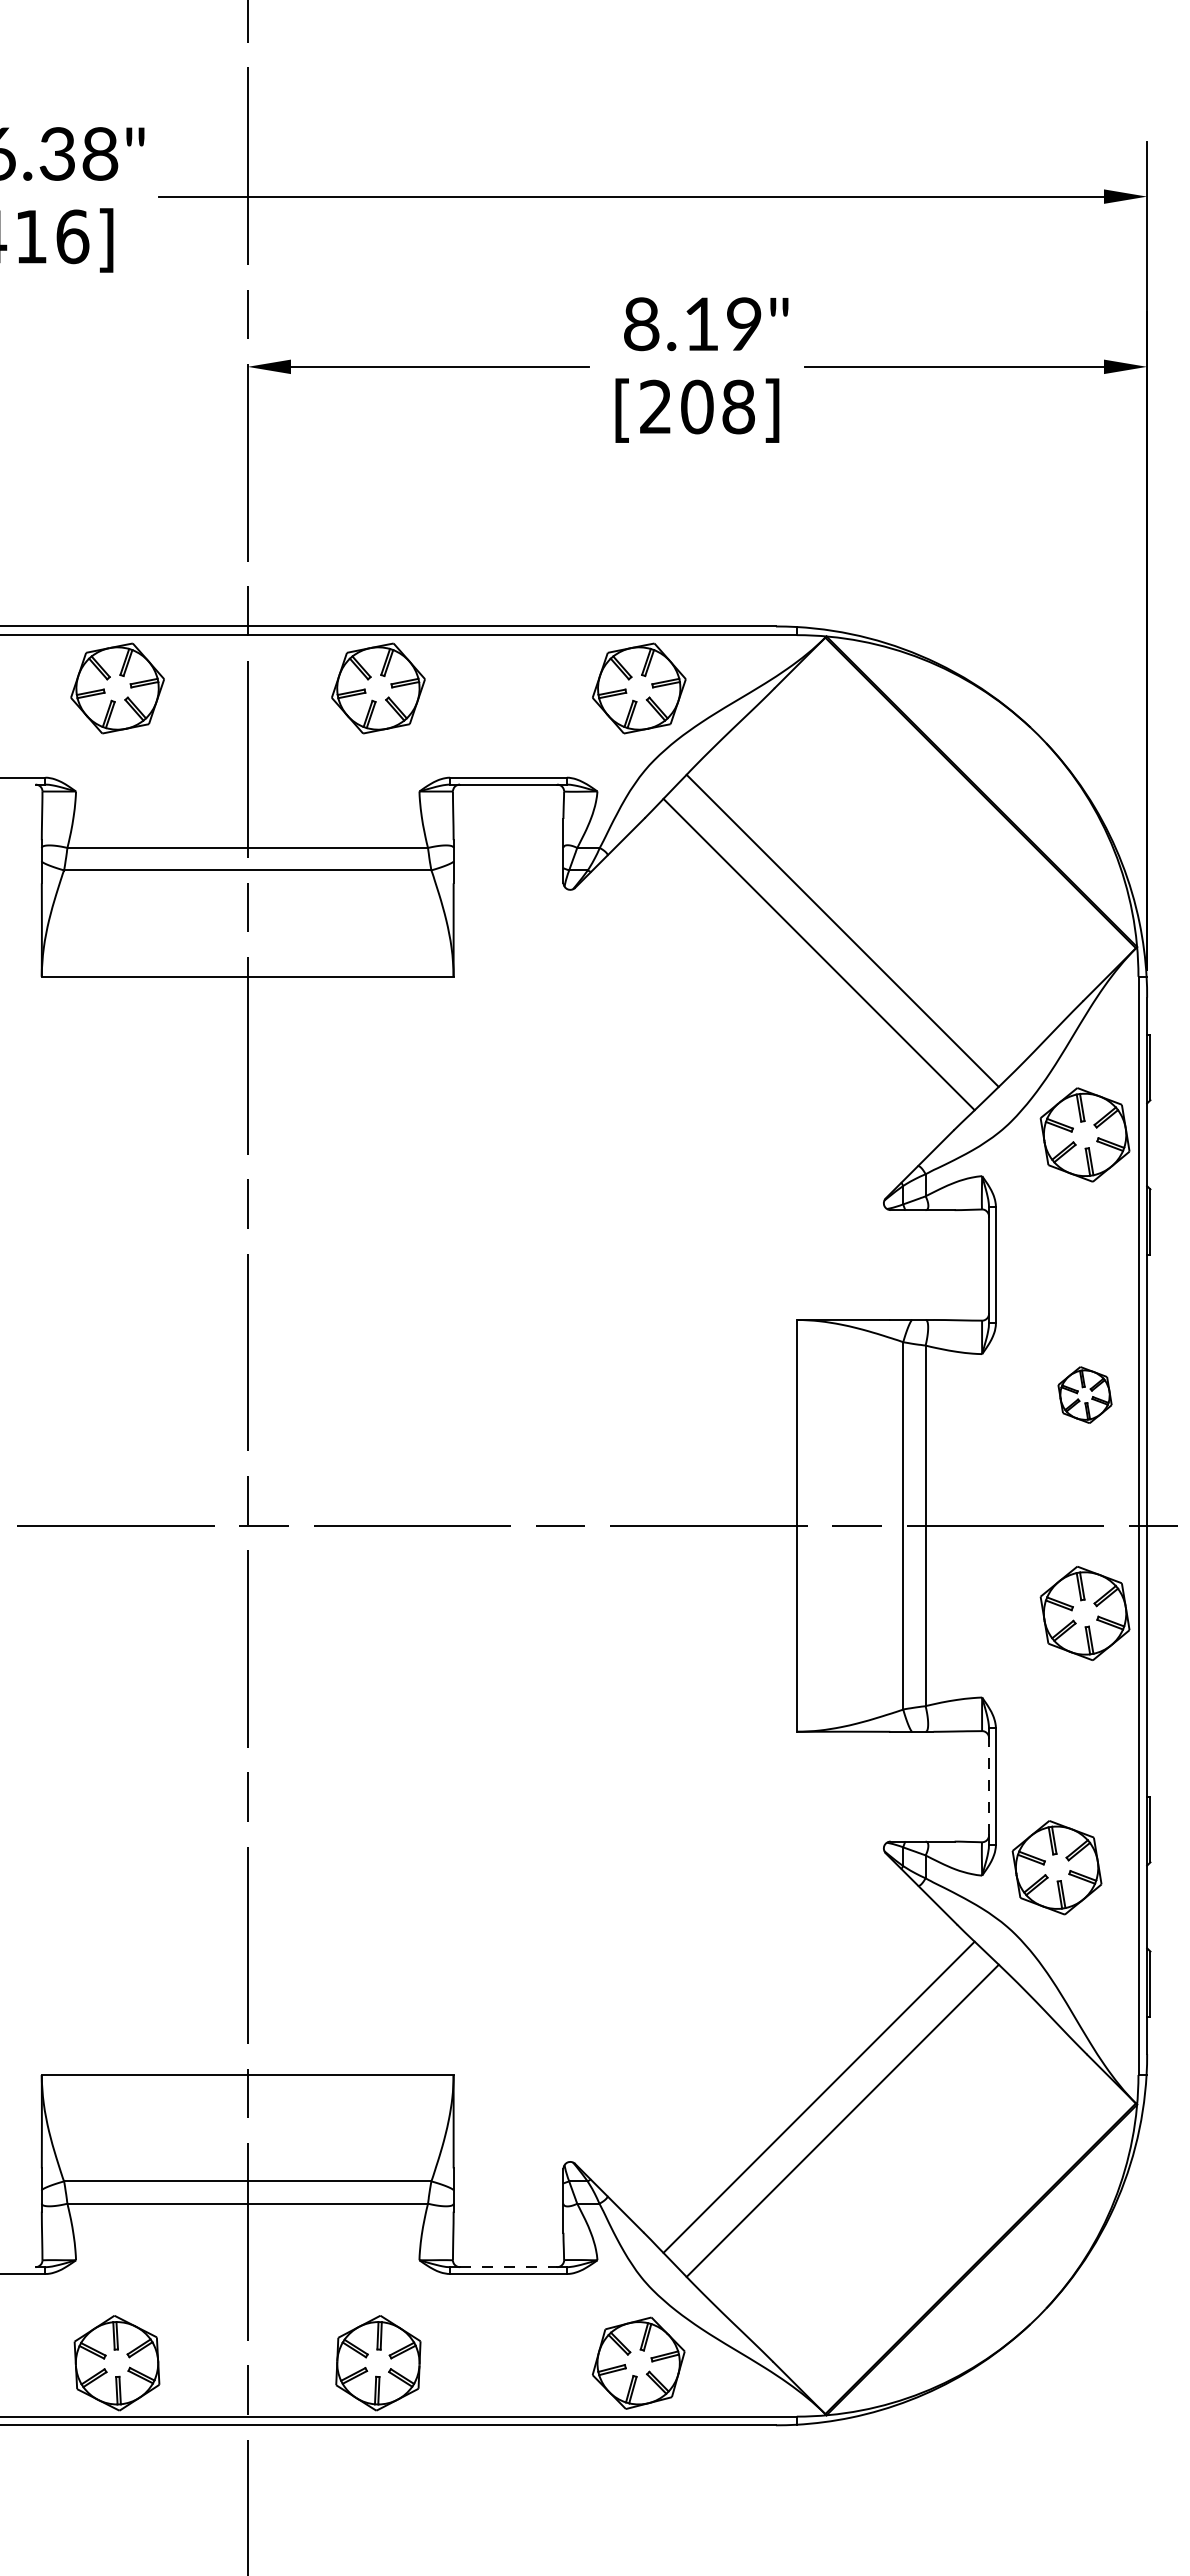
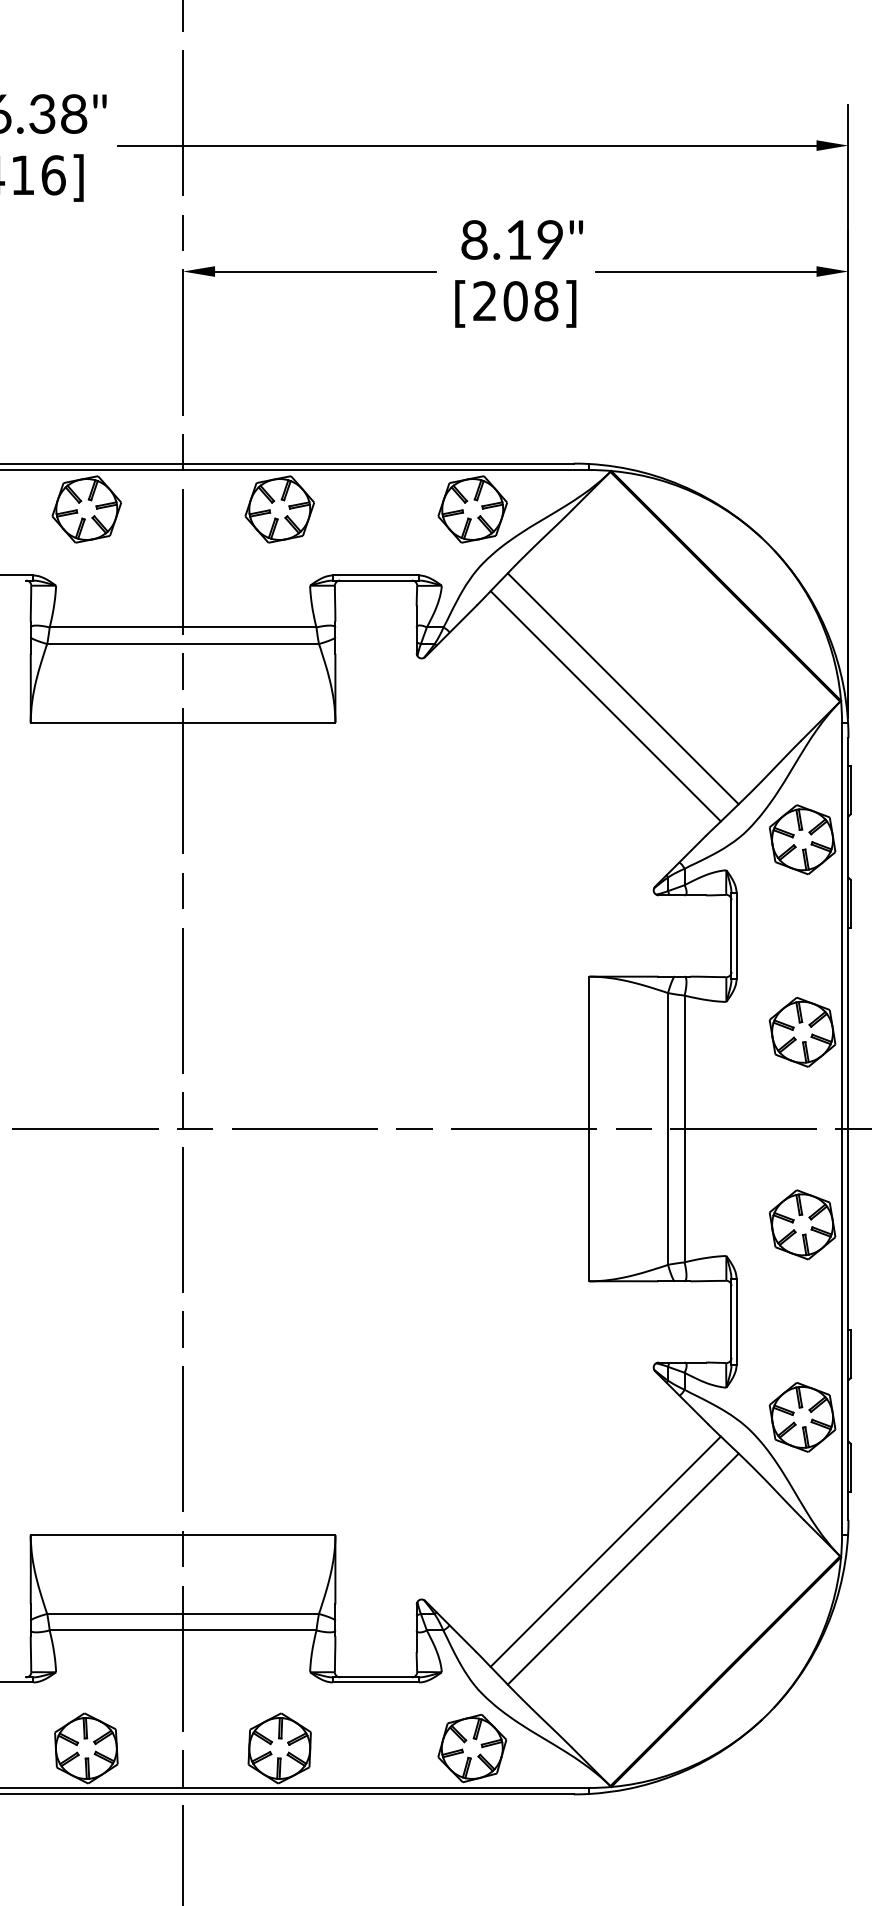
part: (1084, 1394) -> (802, 1031), size x1.67
part: (1084, 1613) -> (802, 1224), moved
line: (988, 1786) -> (731, 1321), dashed -> solid
part: (1056, 1867) -> (802, 1417), moved
line: (508, 2267) -> (376, 1677), dashed -> solid

